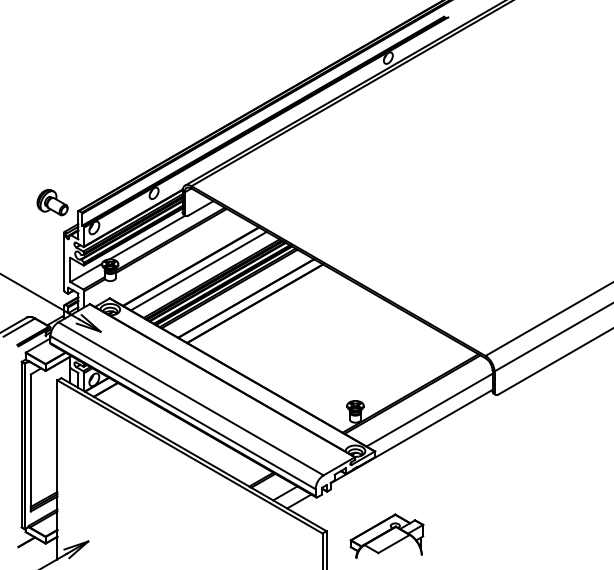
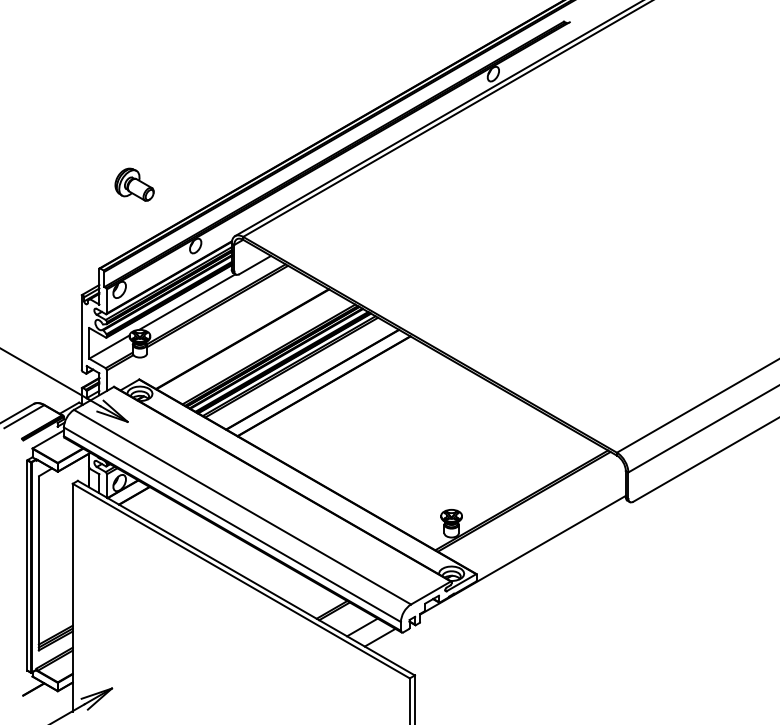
part: (52, 202) -> (134, 184), moved
line: (198, 270) -> (252, 344), removed
line: (429, 410) -> (545, 521), removed
part: (386, 535) -> (491, 681), removed

